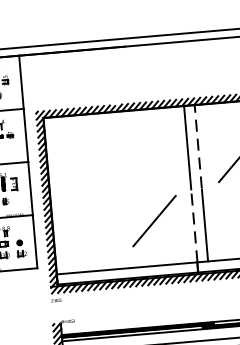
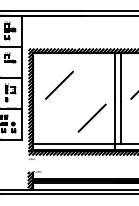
line: (198, 145) -> (121, 76), dashed -> solid
line: (93, 168) -> (59, 84), added
line: (193, 227) -> (114, 123), dashed -> solid

